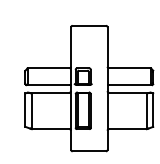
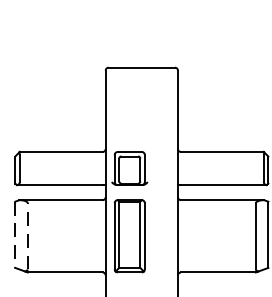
line: (25, 110) -> (15, 235), solid -> dashed
line: (31, 110) -> (27, 235), solid -> dashed

